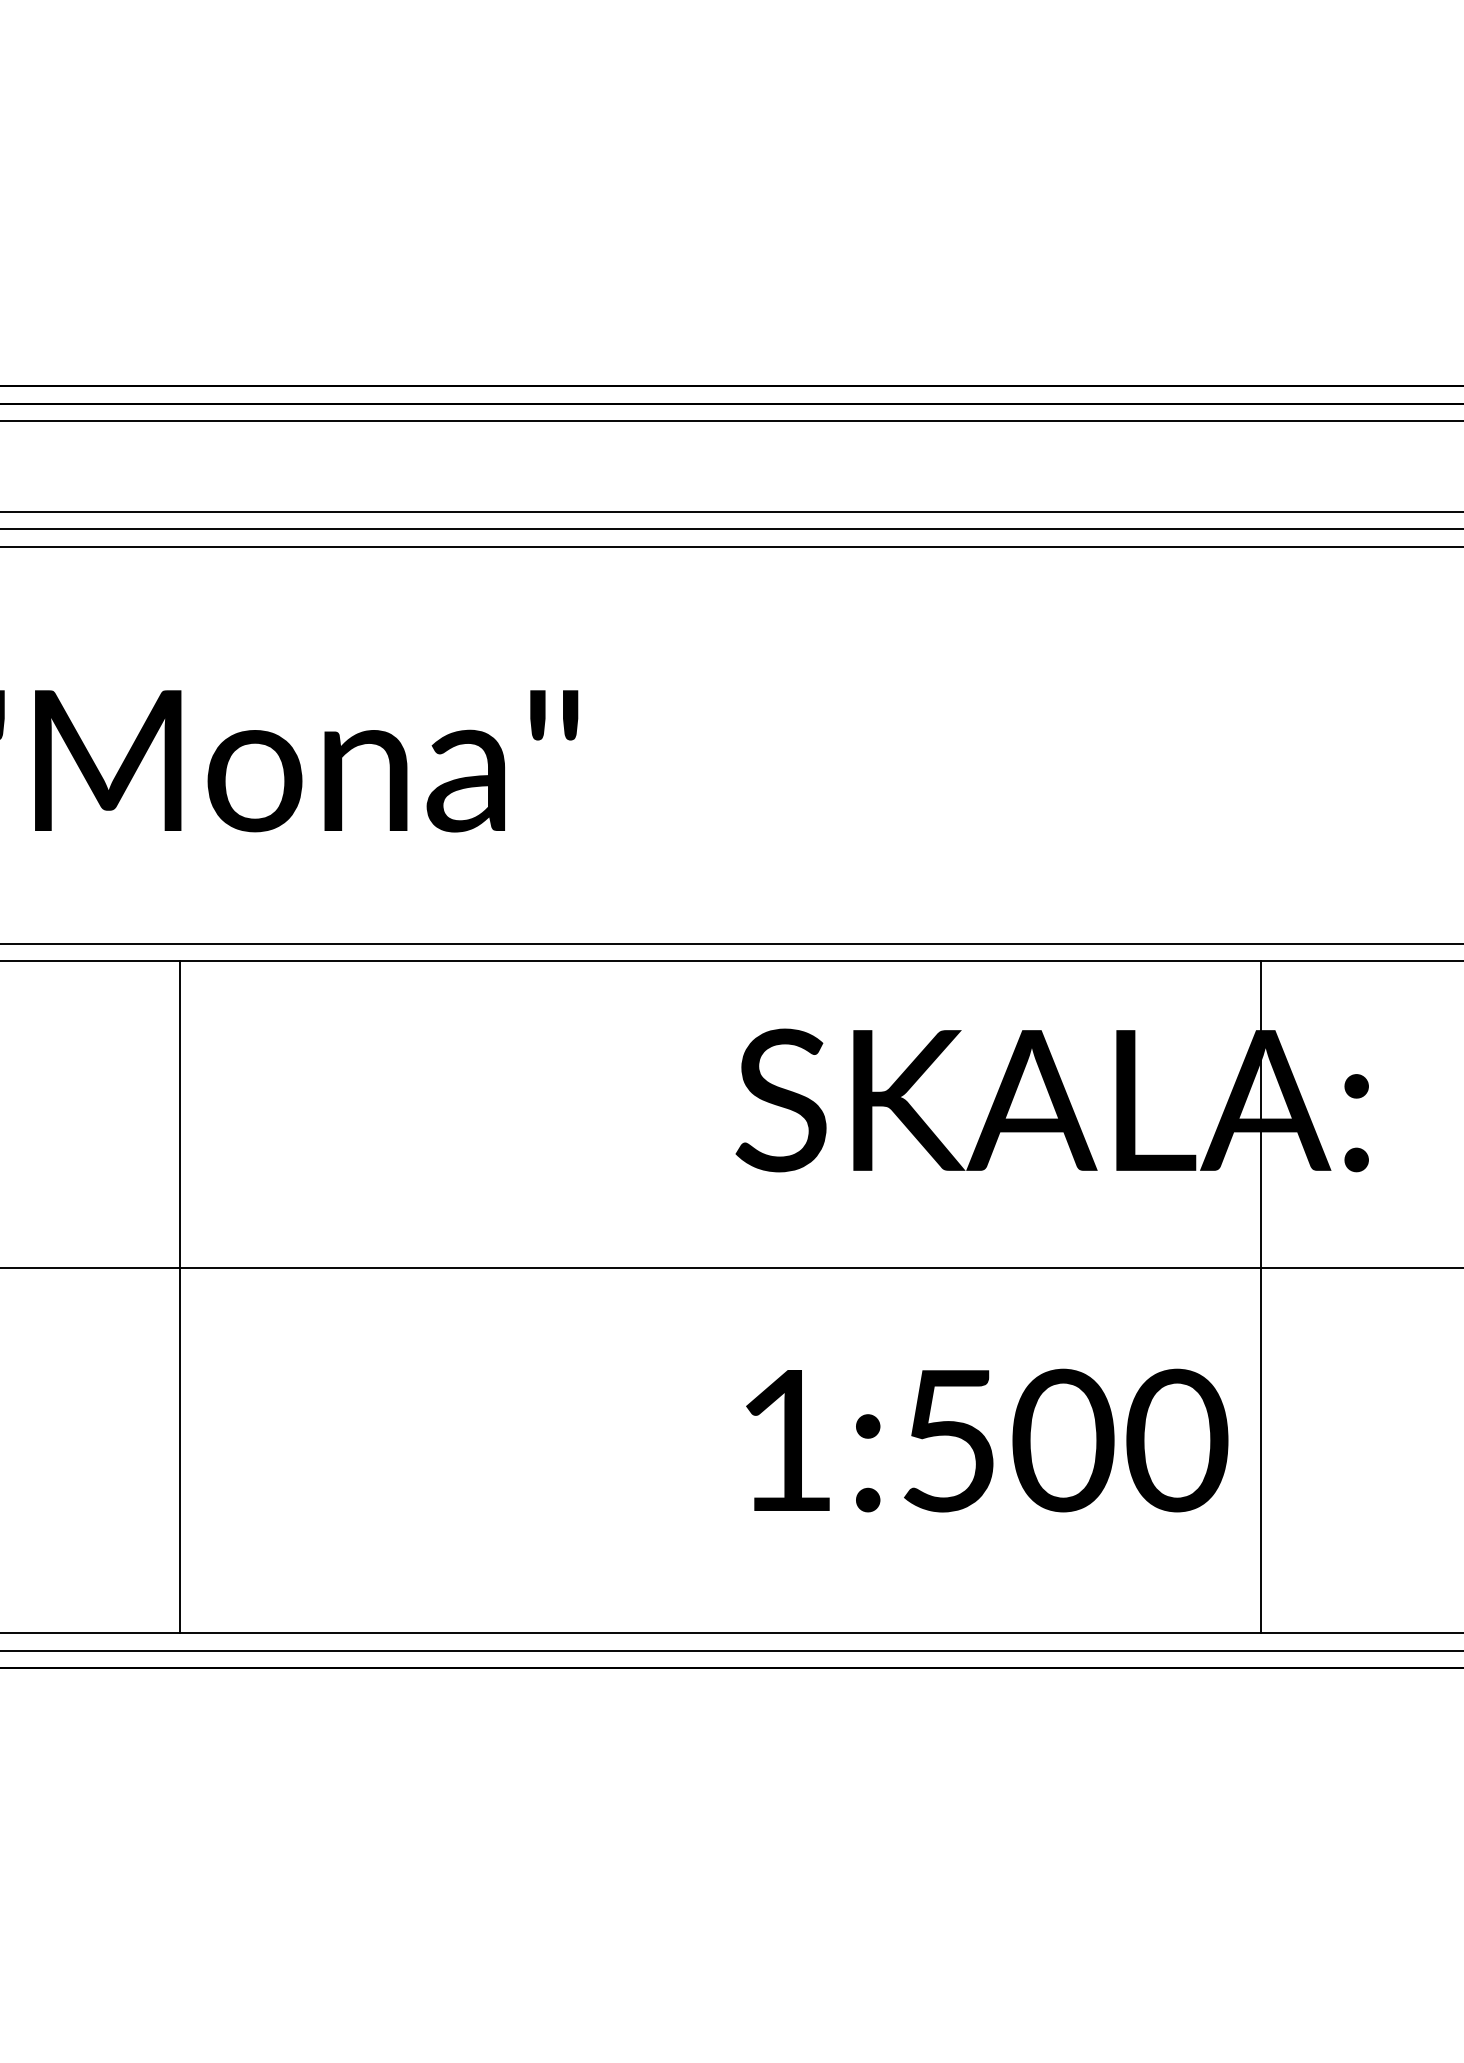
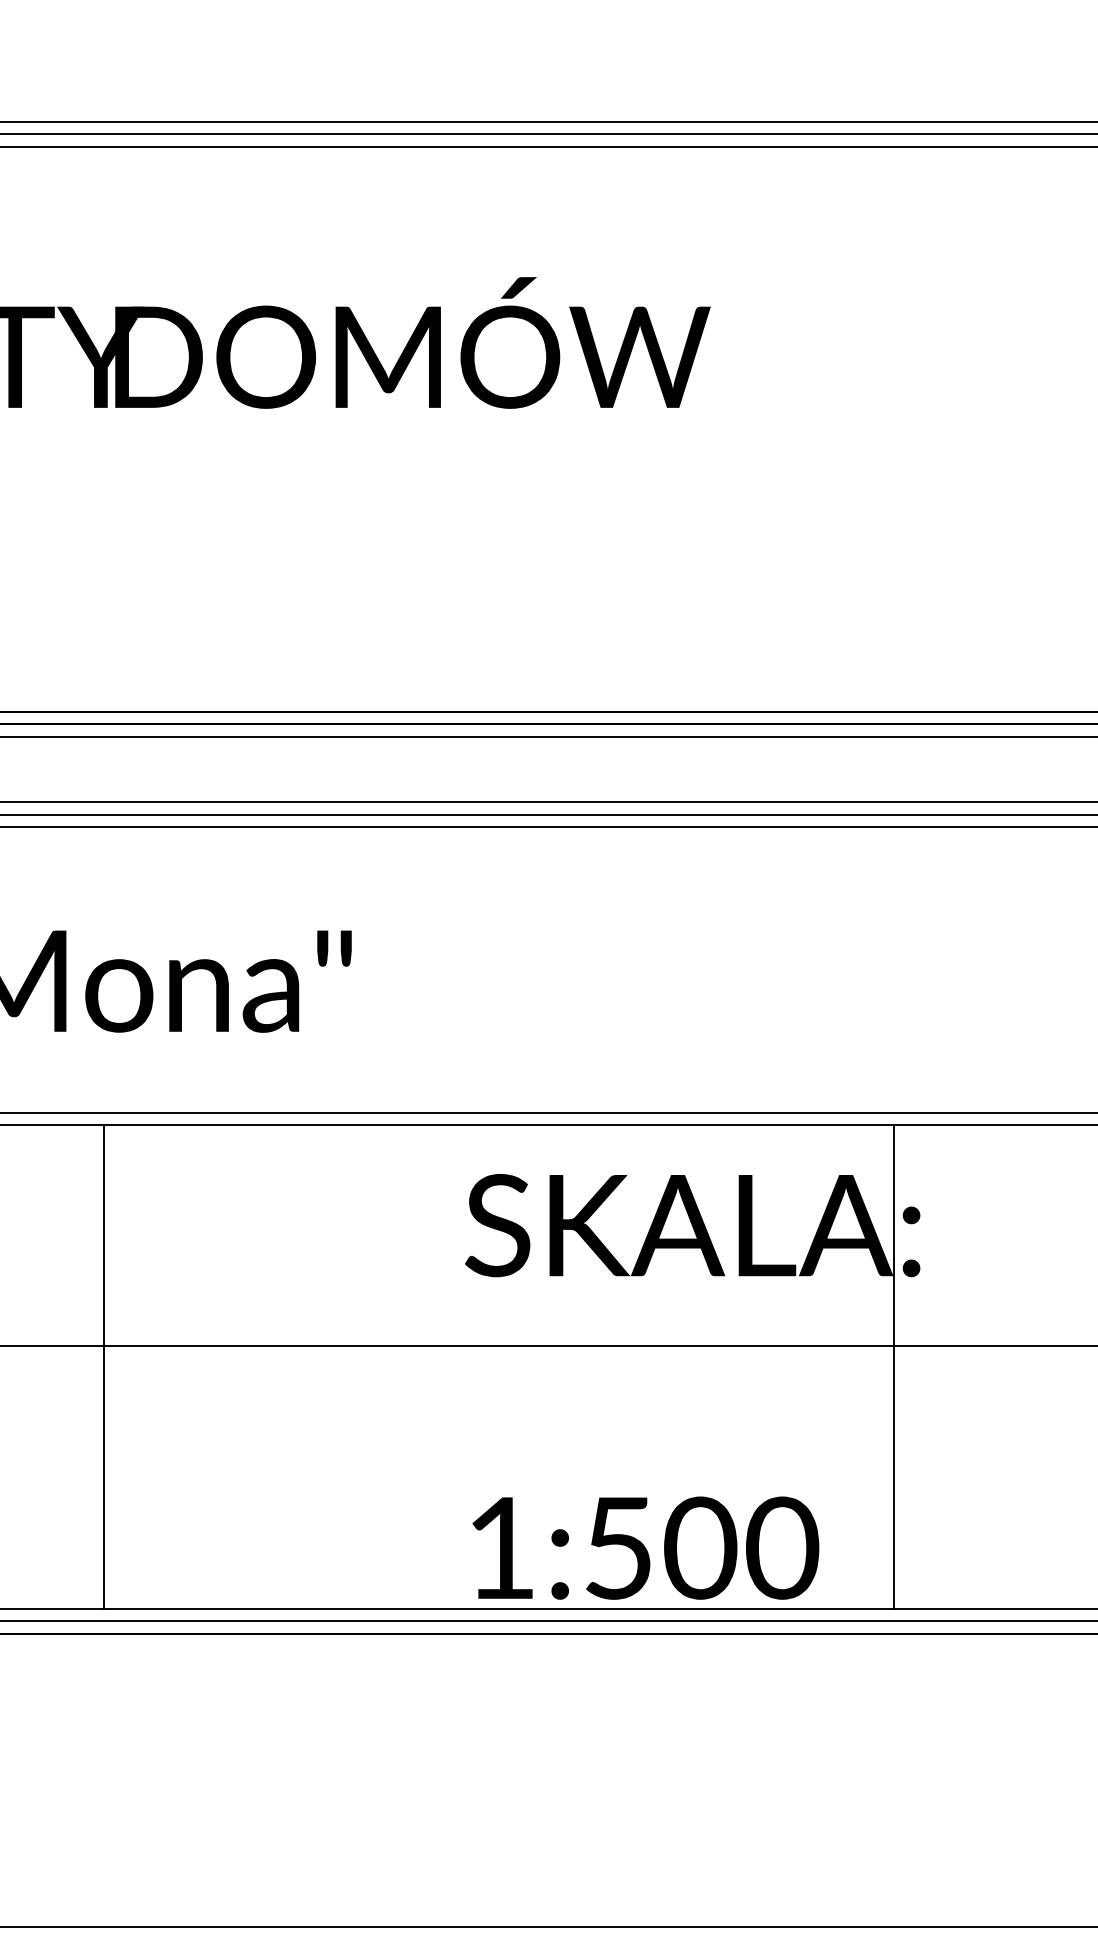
line: (180, 1296) -> (104, 1366), moved
line: (1260, 1296) -> (893, 1366), moved
text: (986, 1439) -> (645, 1547), moved

